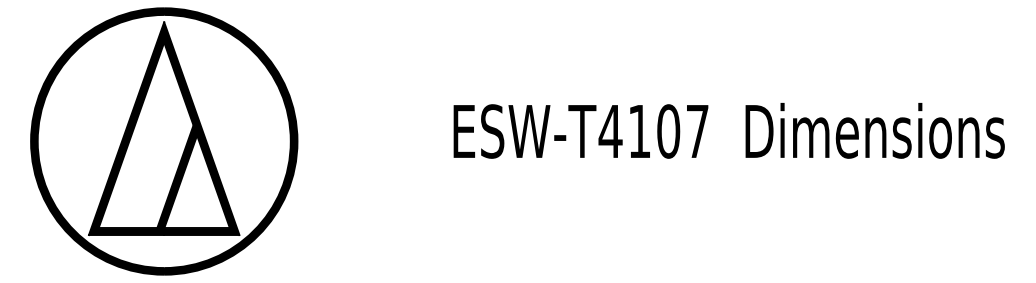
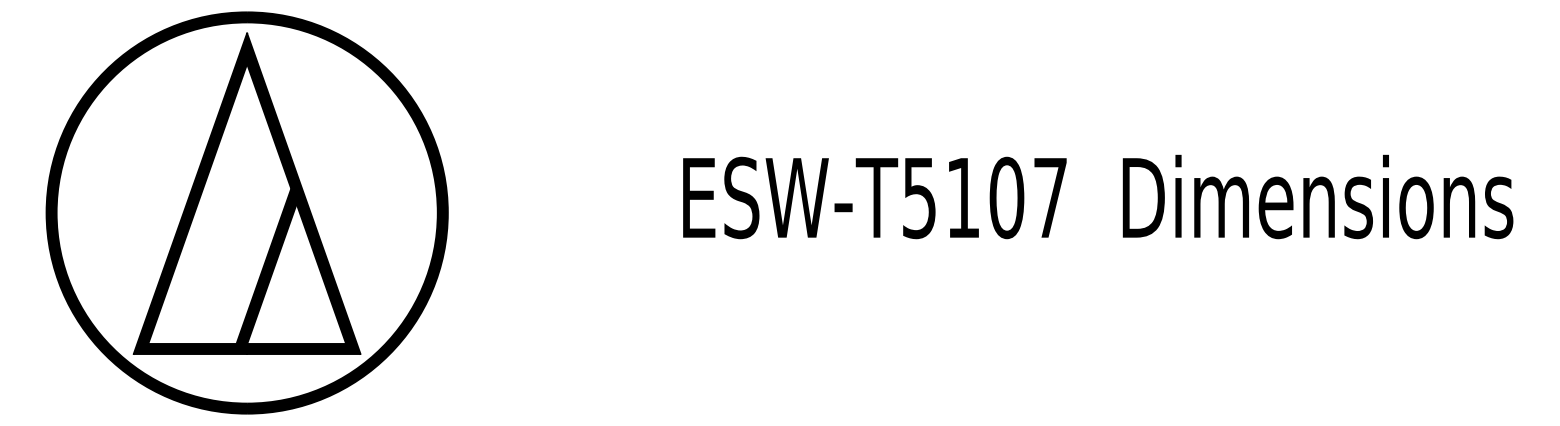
text: (610, 131) -> (919, 197), ESW-T4107 -> ESW-T5107

